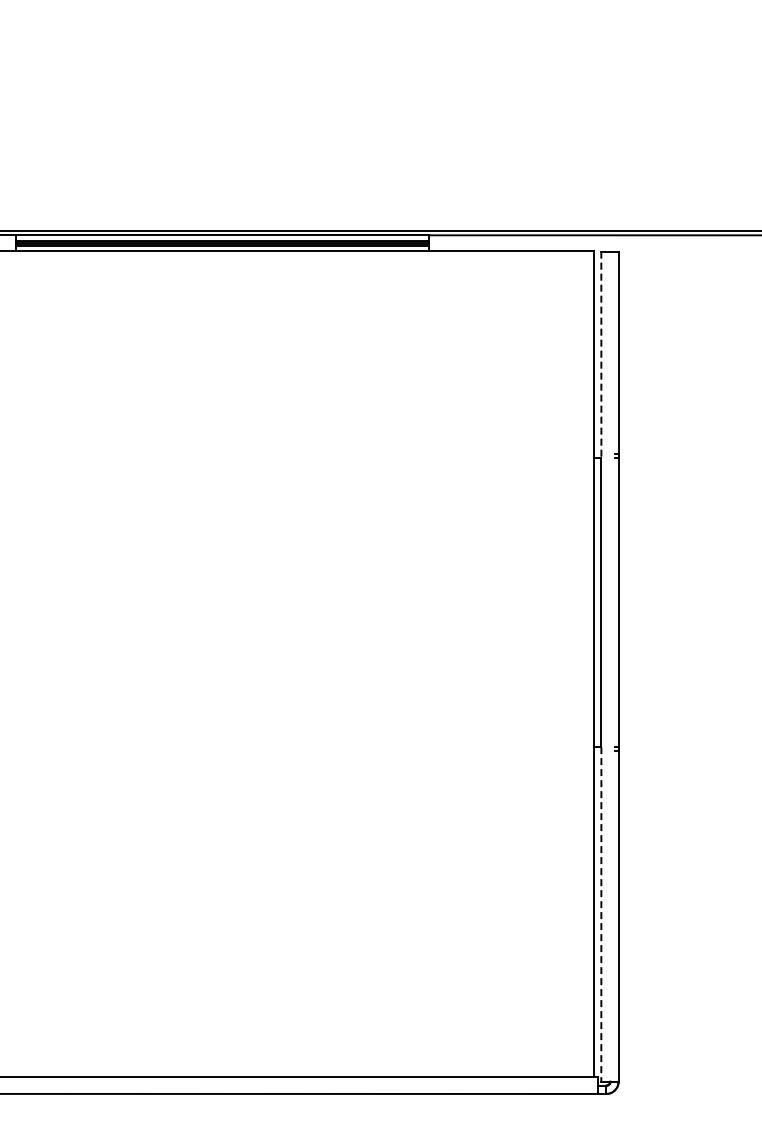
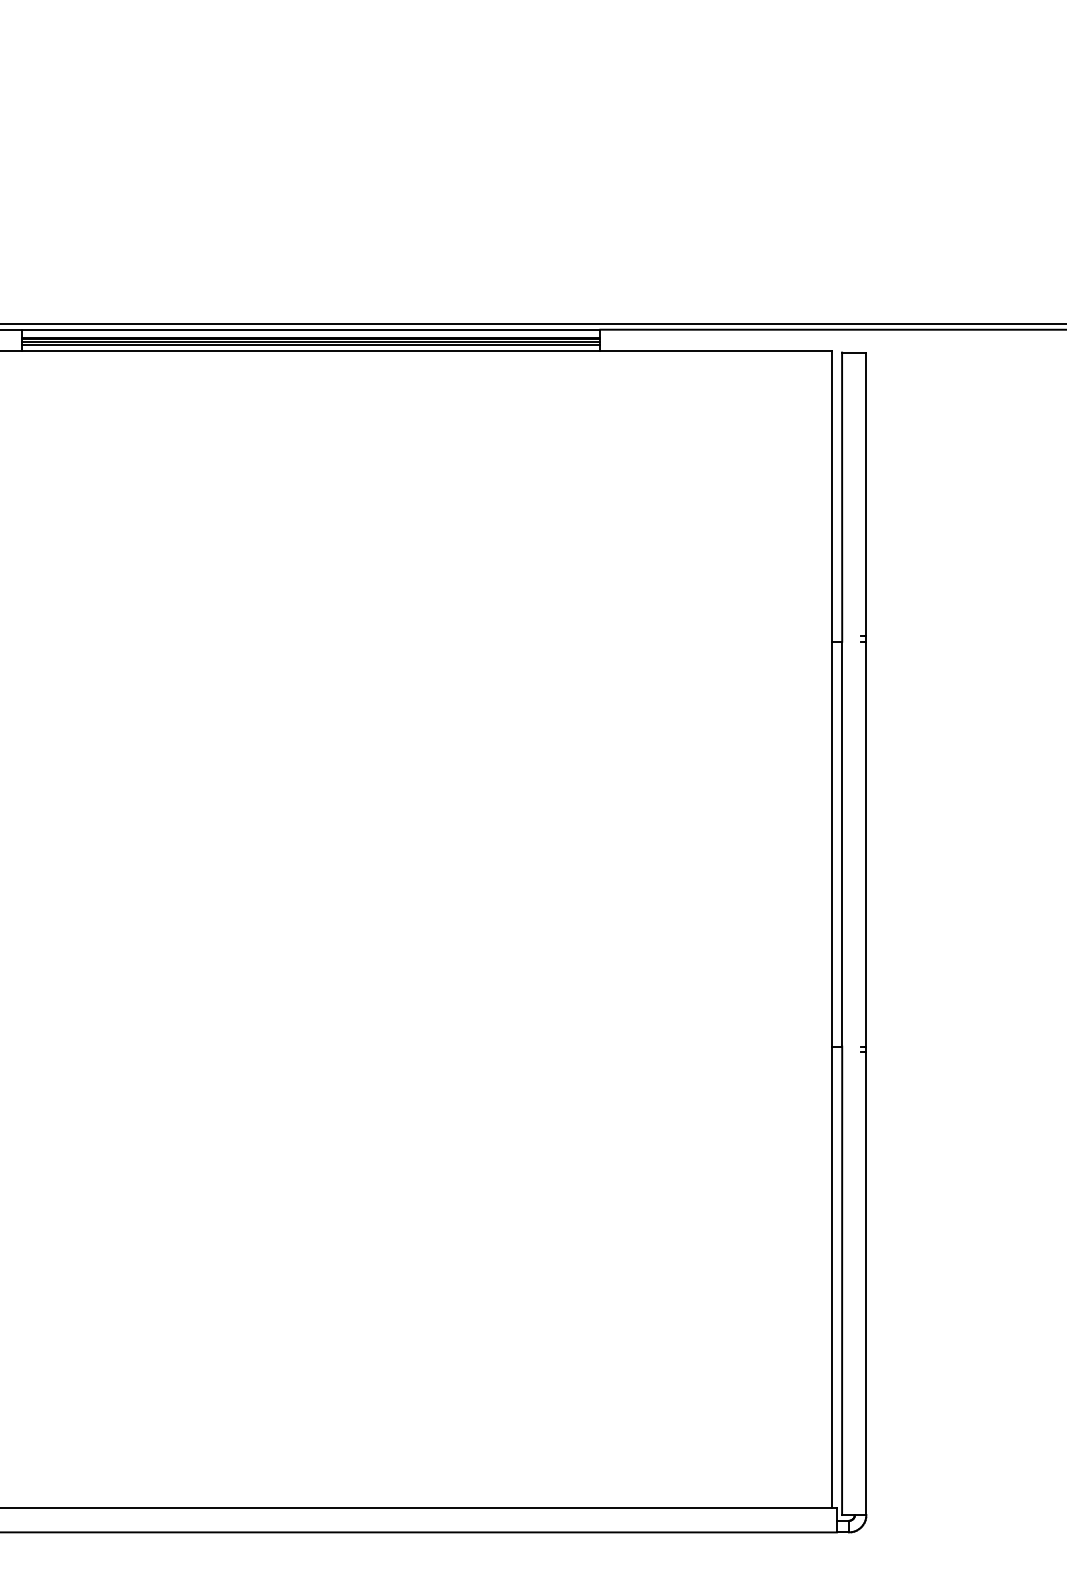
line: (601, 355) -> (842, 498), dashed -> solid
line: (601, 914) -> (842, 1281), dashed -> solid

